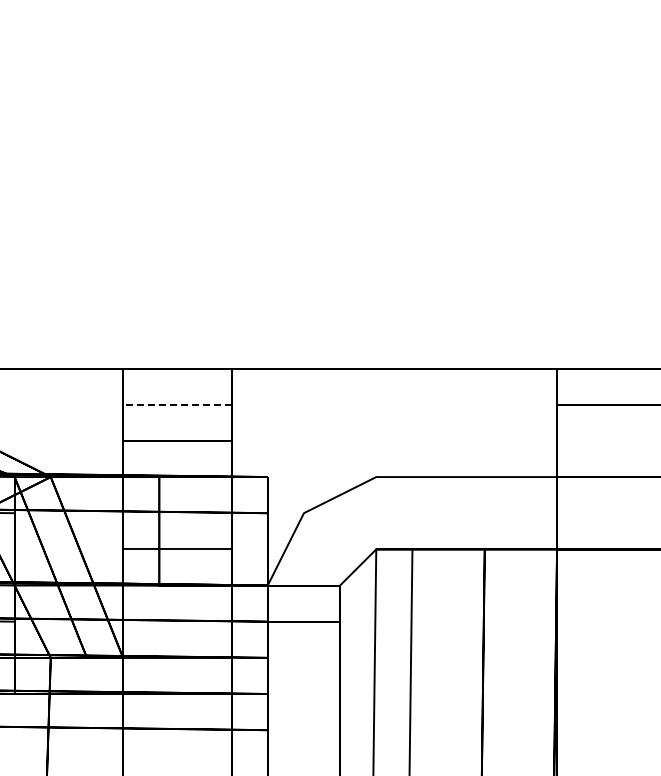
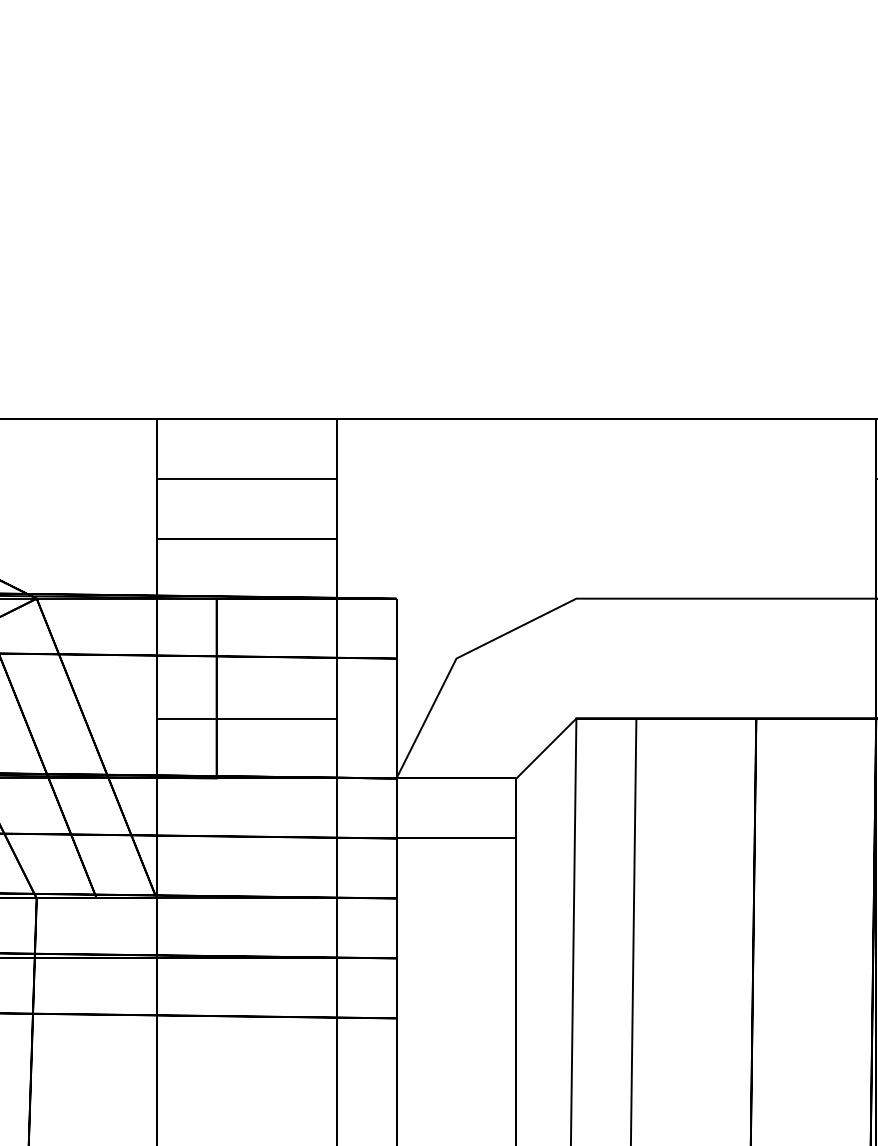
line: (176, 404) -> (245, 478), dashed -> solid

